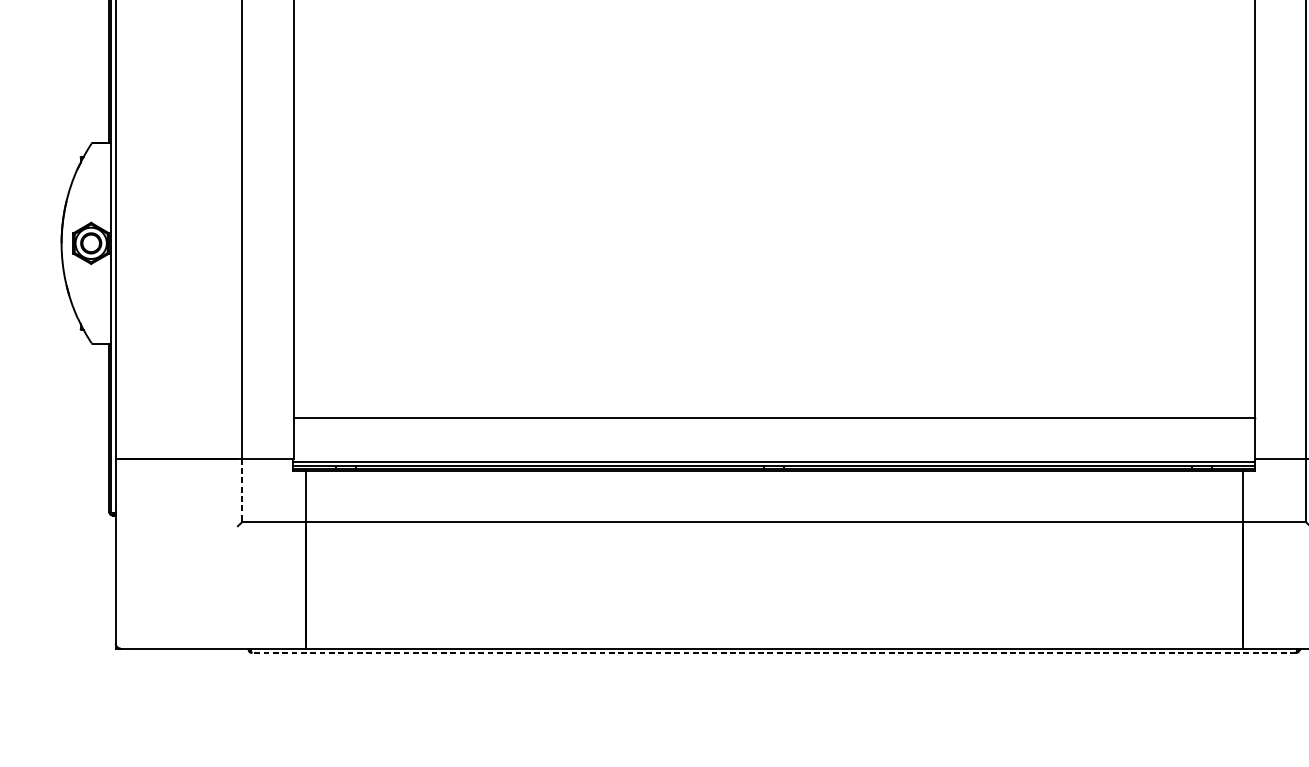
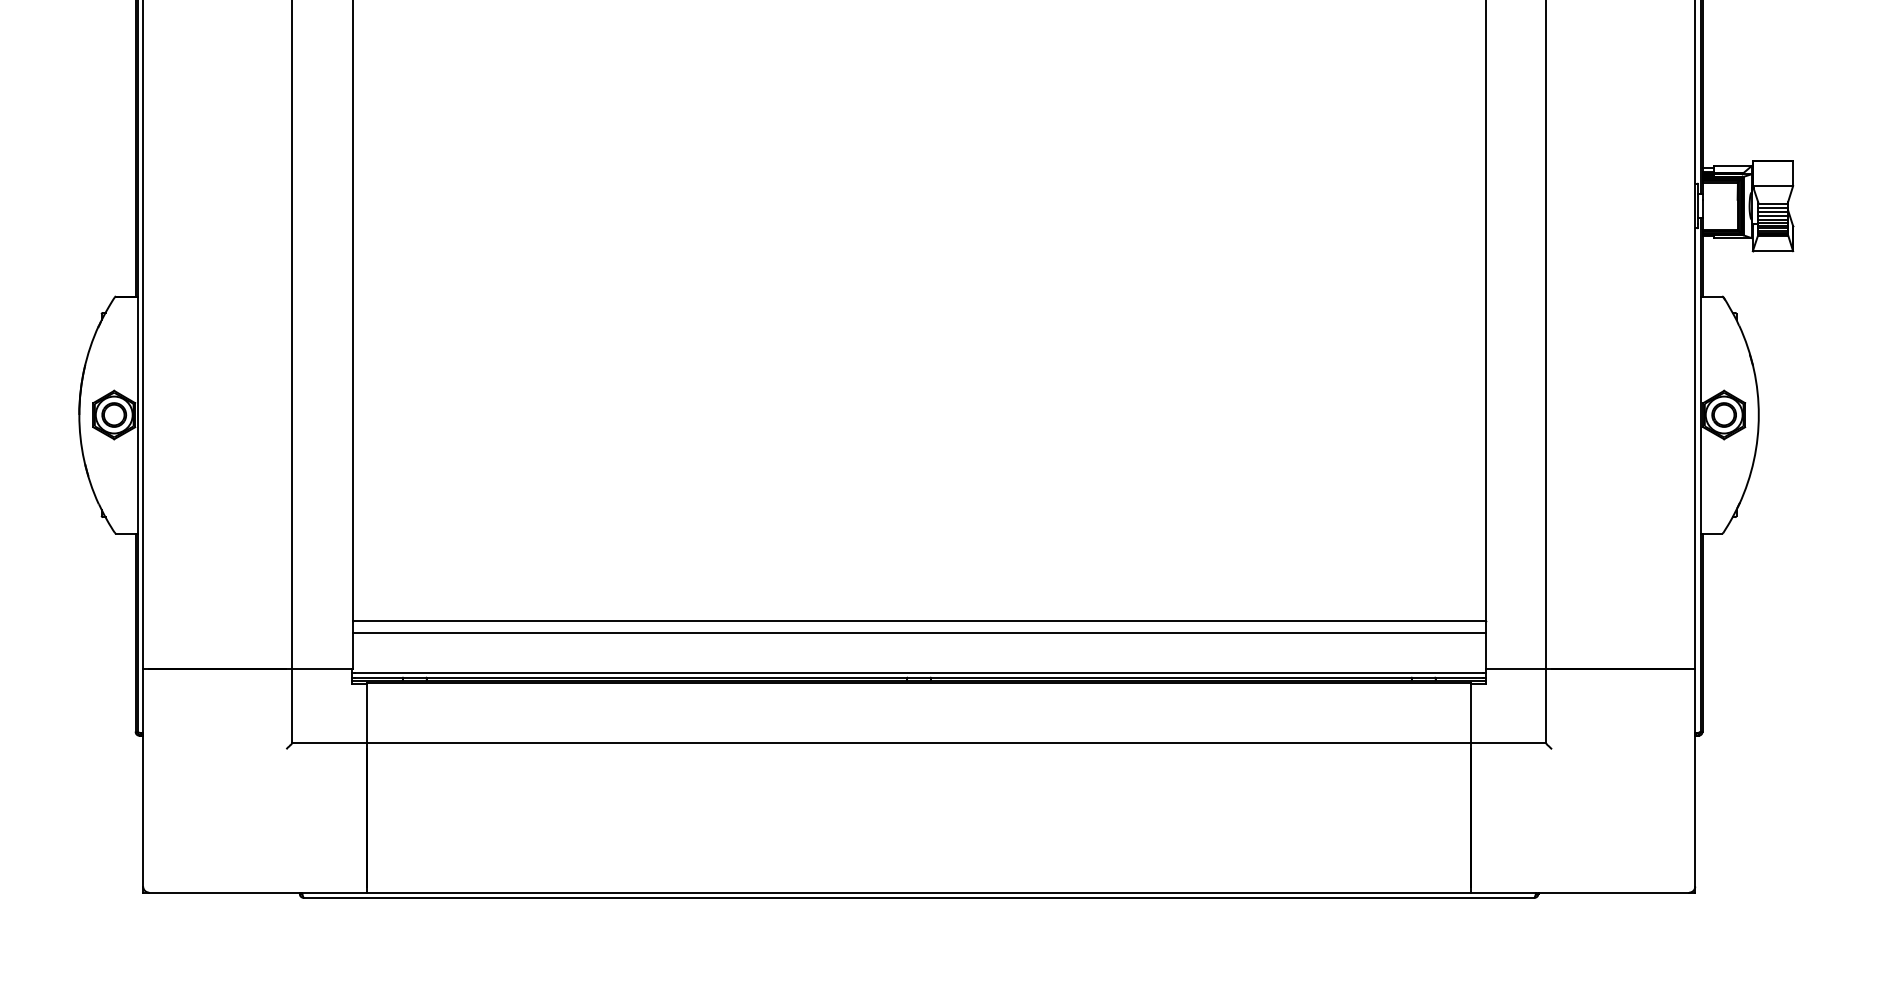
line: (773, 427) -> (918, 632), added
line: (242, 490) -> (292, 706), dashed -> solid
line: (773, 652) -> (918, 897), dashed -> solid

